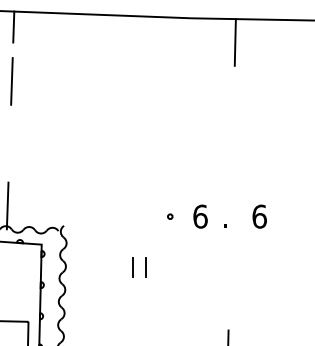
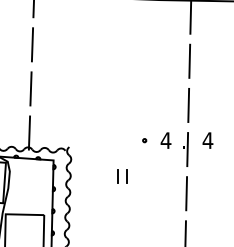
line: (233, 103) -> (189, 60), added
line: (9, 143) -> (30, 88), added
line: (232, 165) -> (188, 104), added
text: (199, 216) -> (165, 140), 6 -> 4
text: (258, 216) -> (207, 140), 6 -> 4
line: (230, 229) -> (187, 149), added
line: (229, 291) -> (186, 193), added

